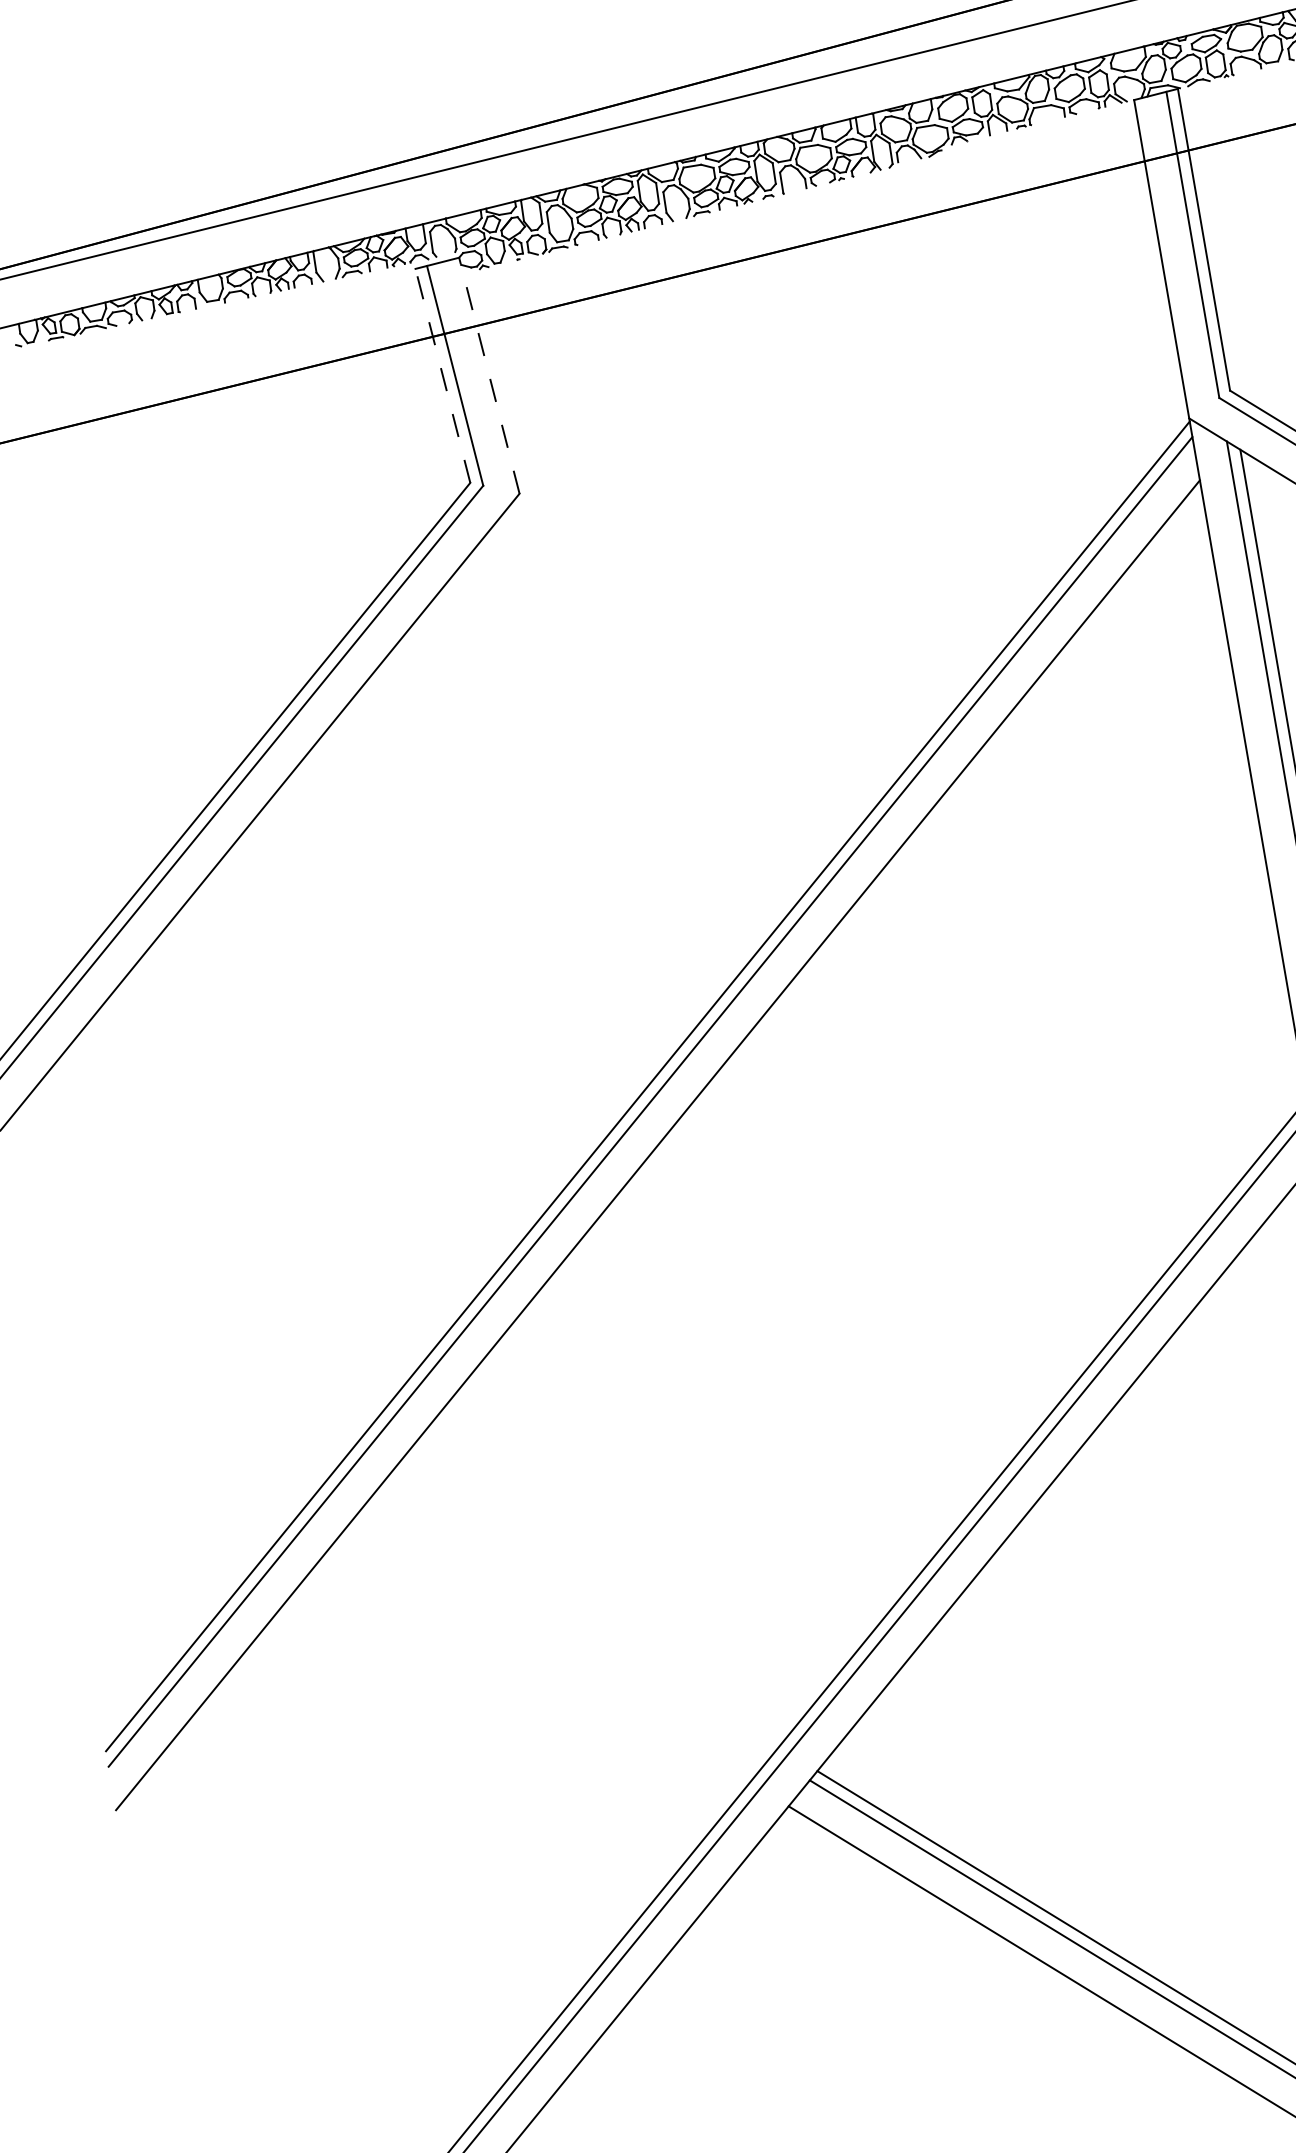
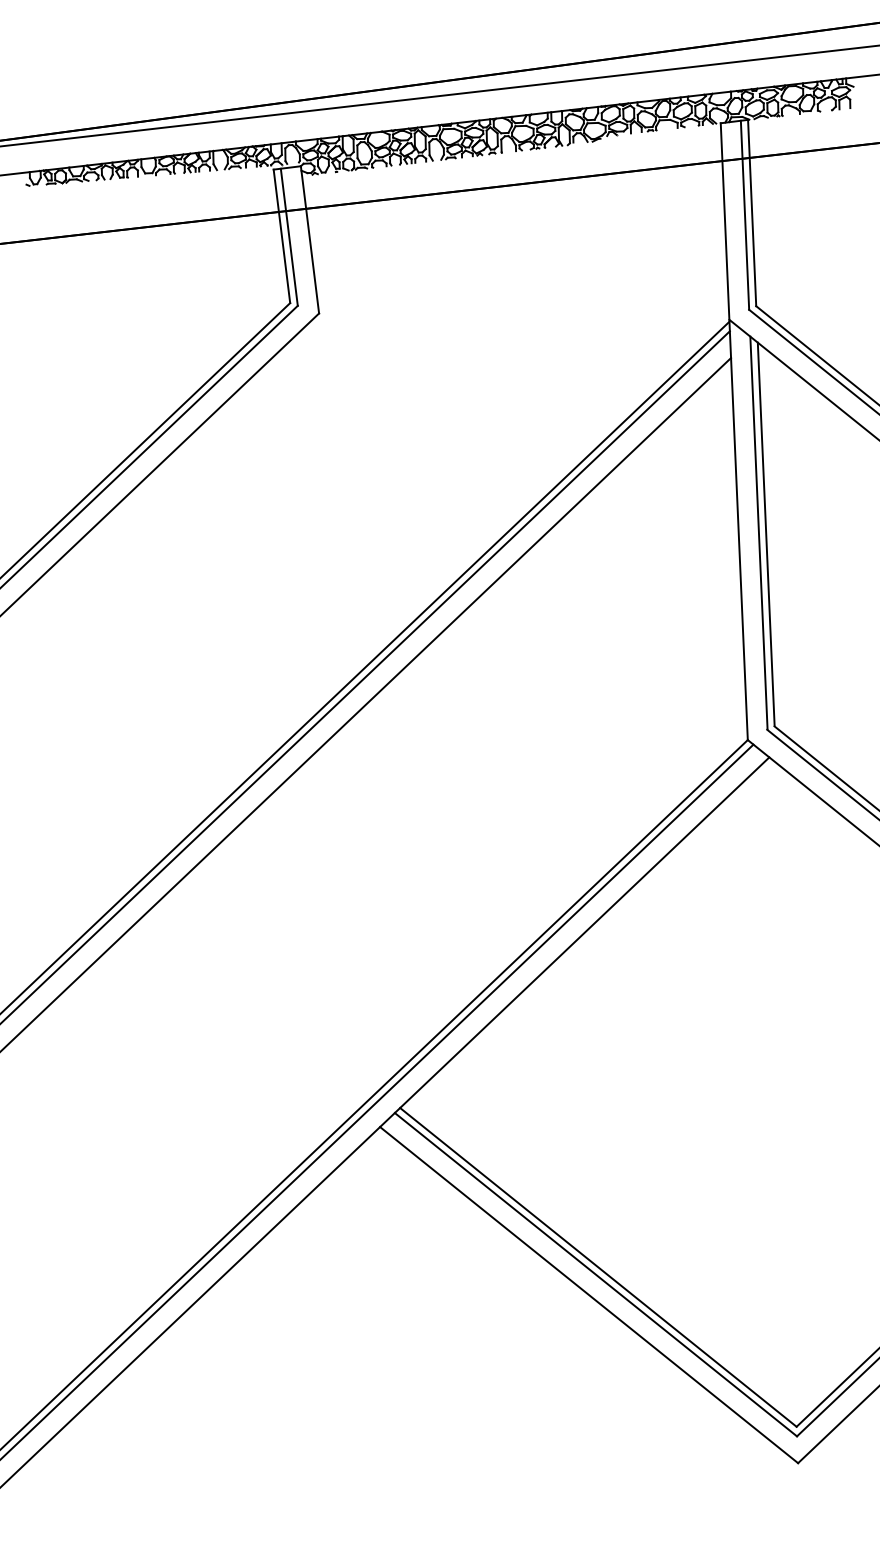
line: (442, 374) -> (281, 235), dashed -> solid
line: (488, 375) -> (309, 239), dashed -> solid

